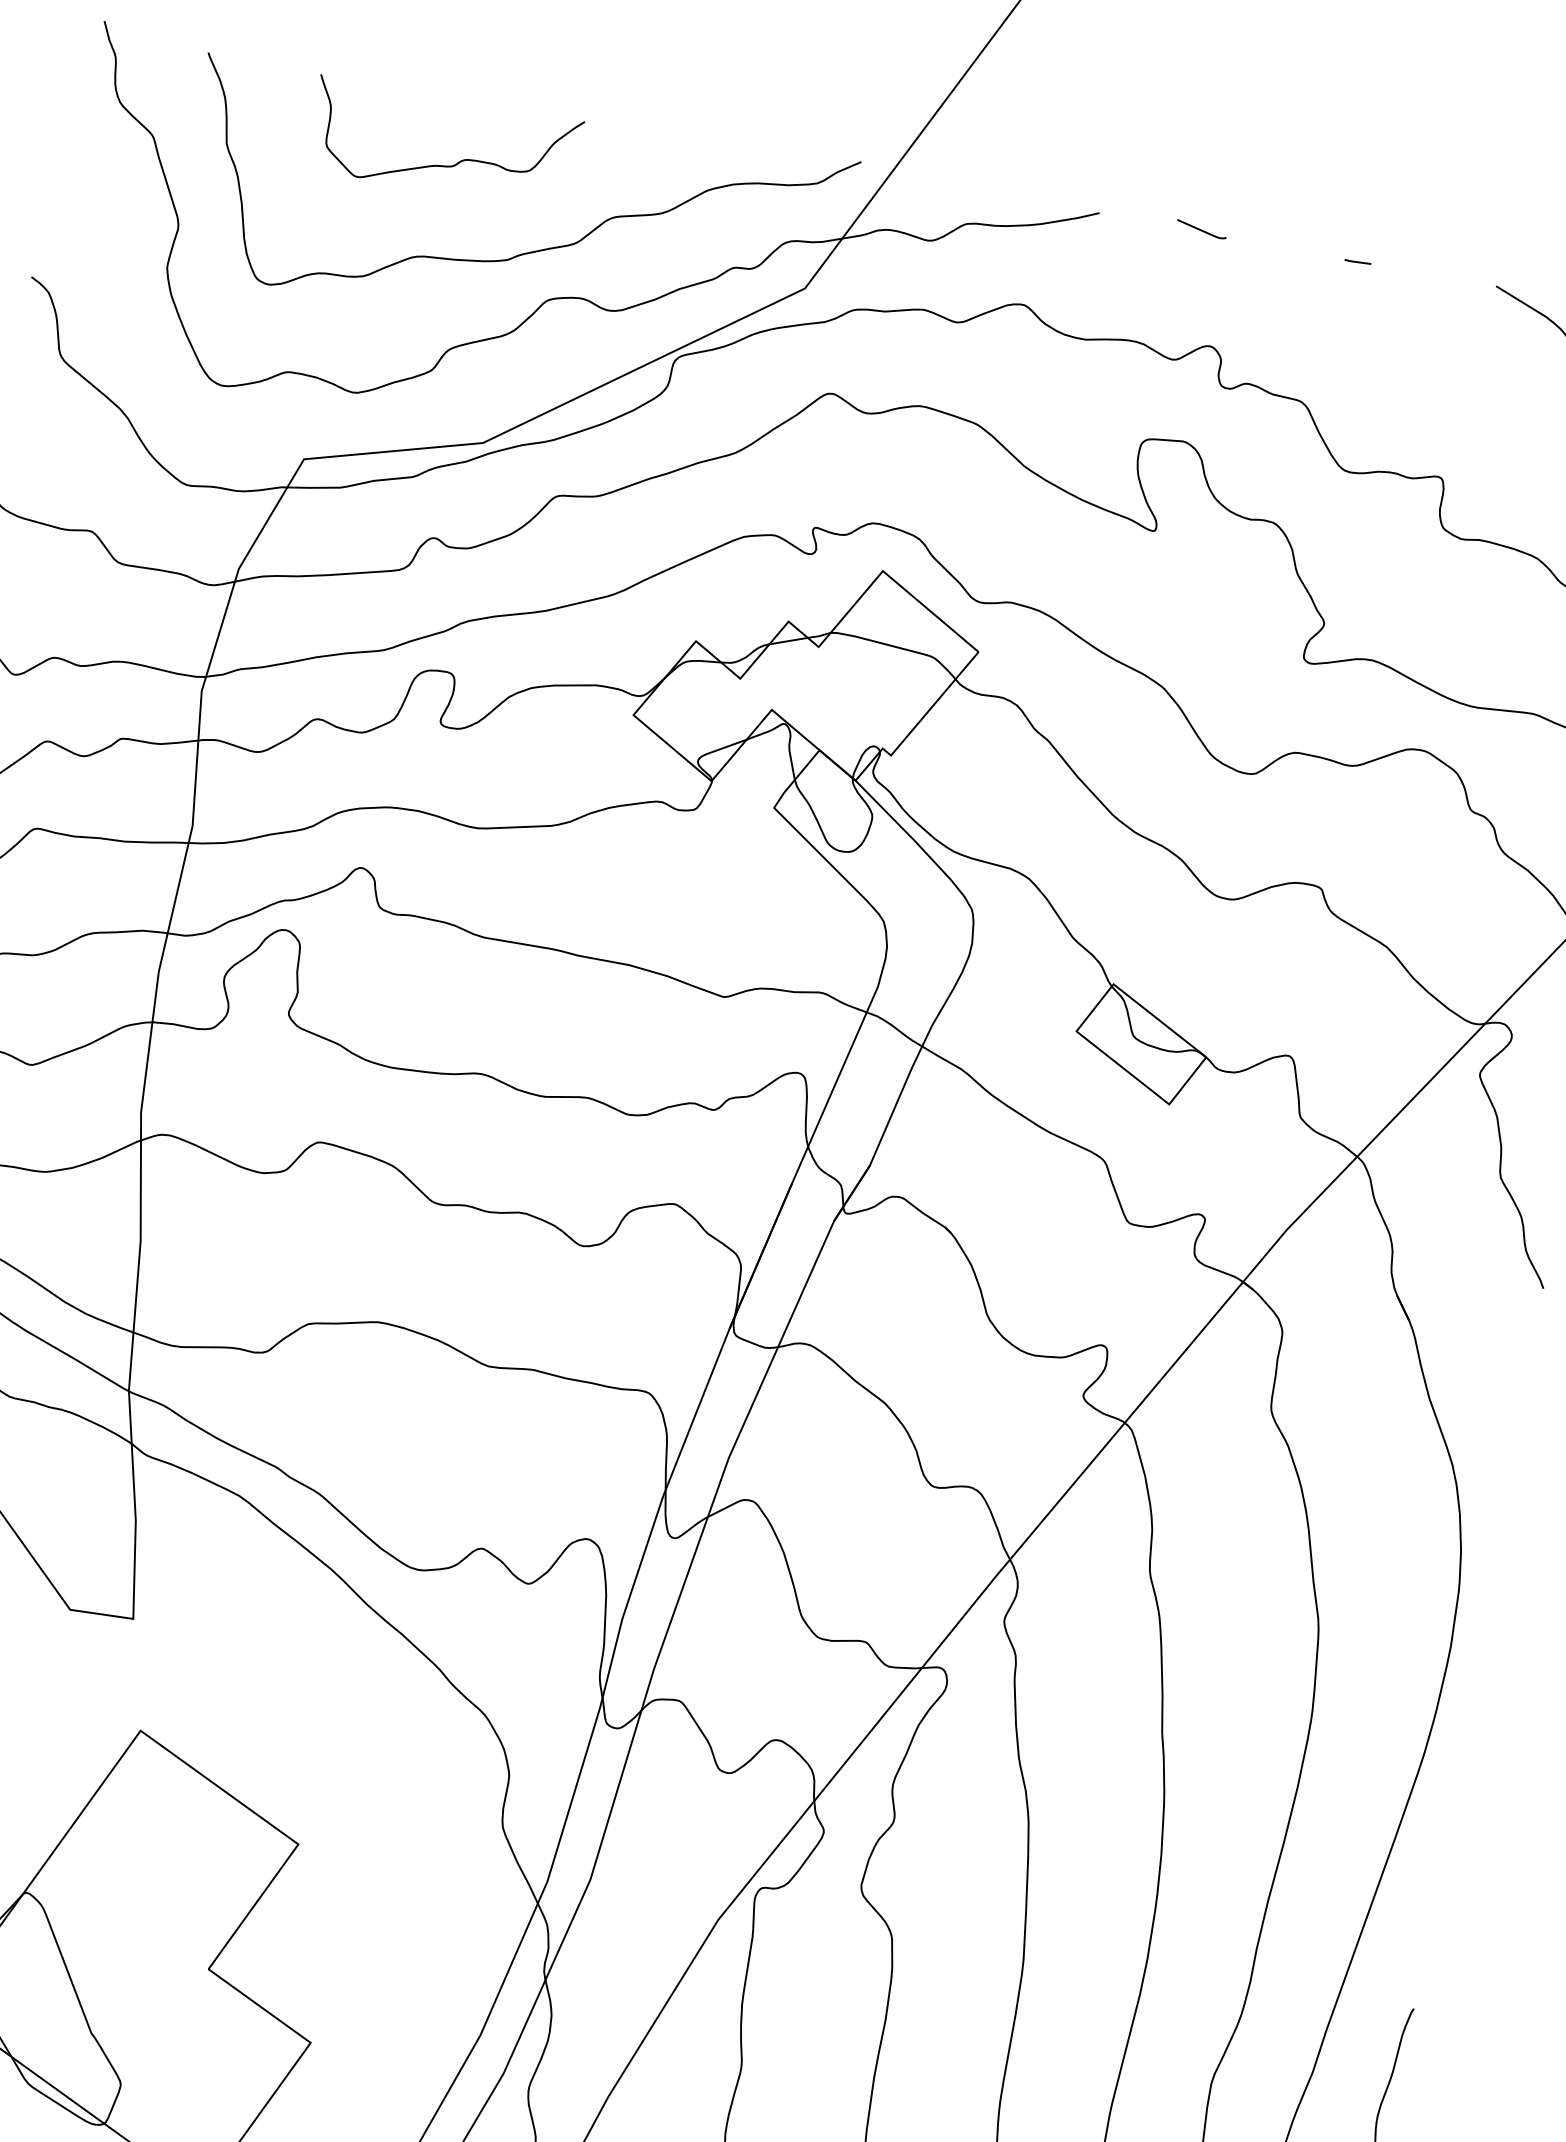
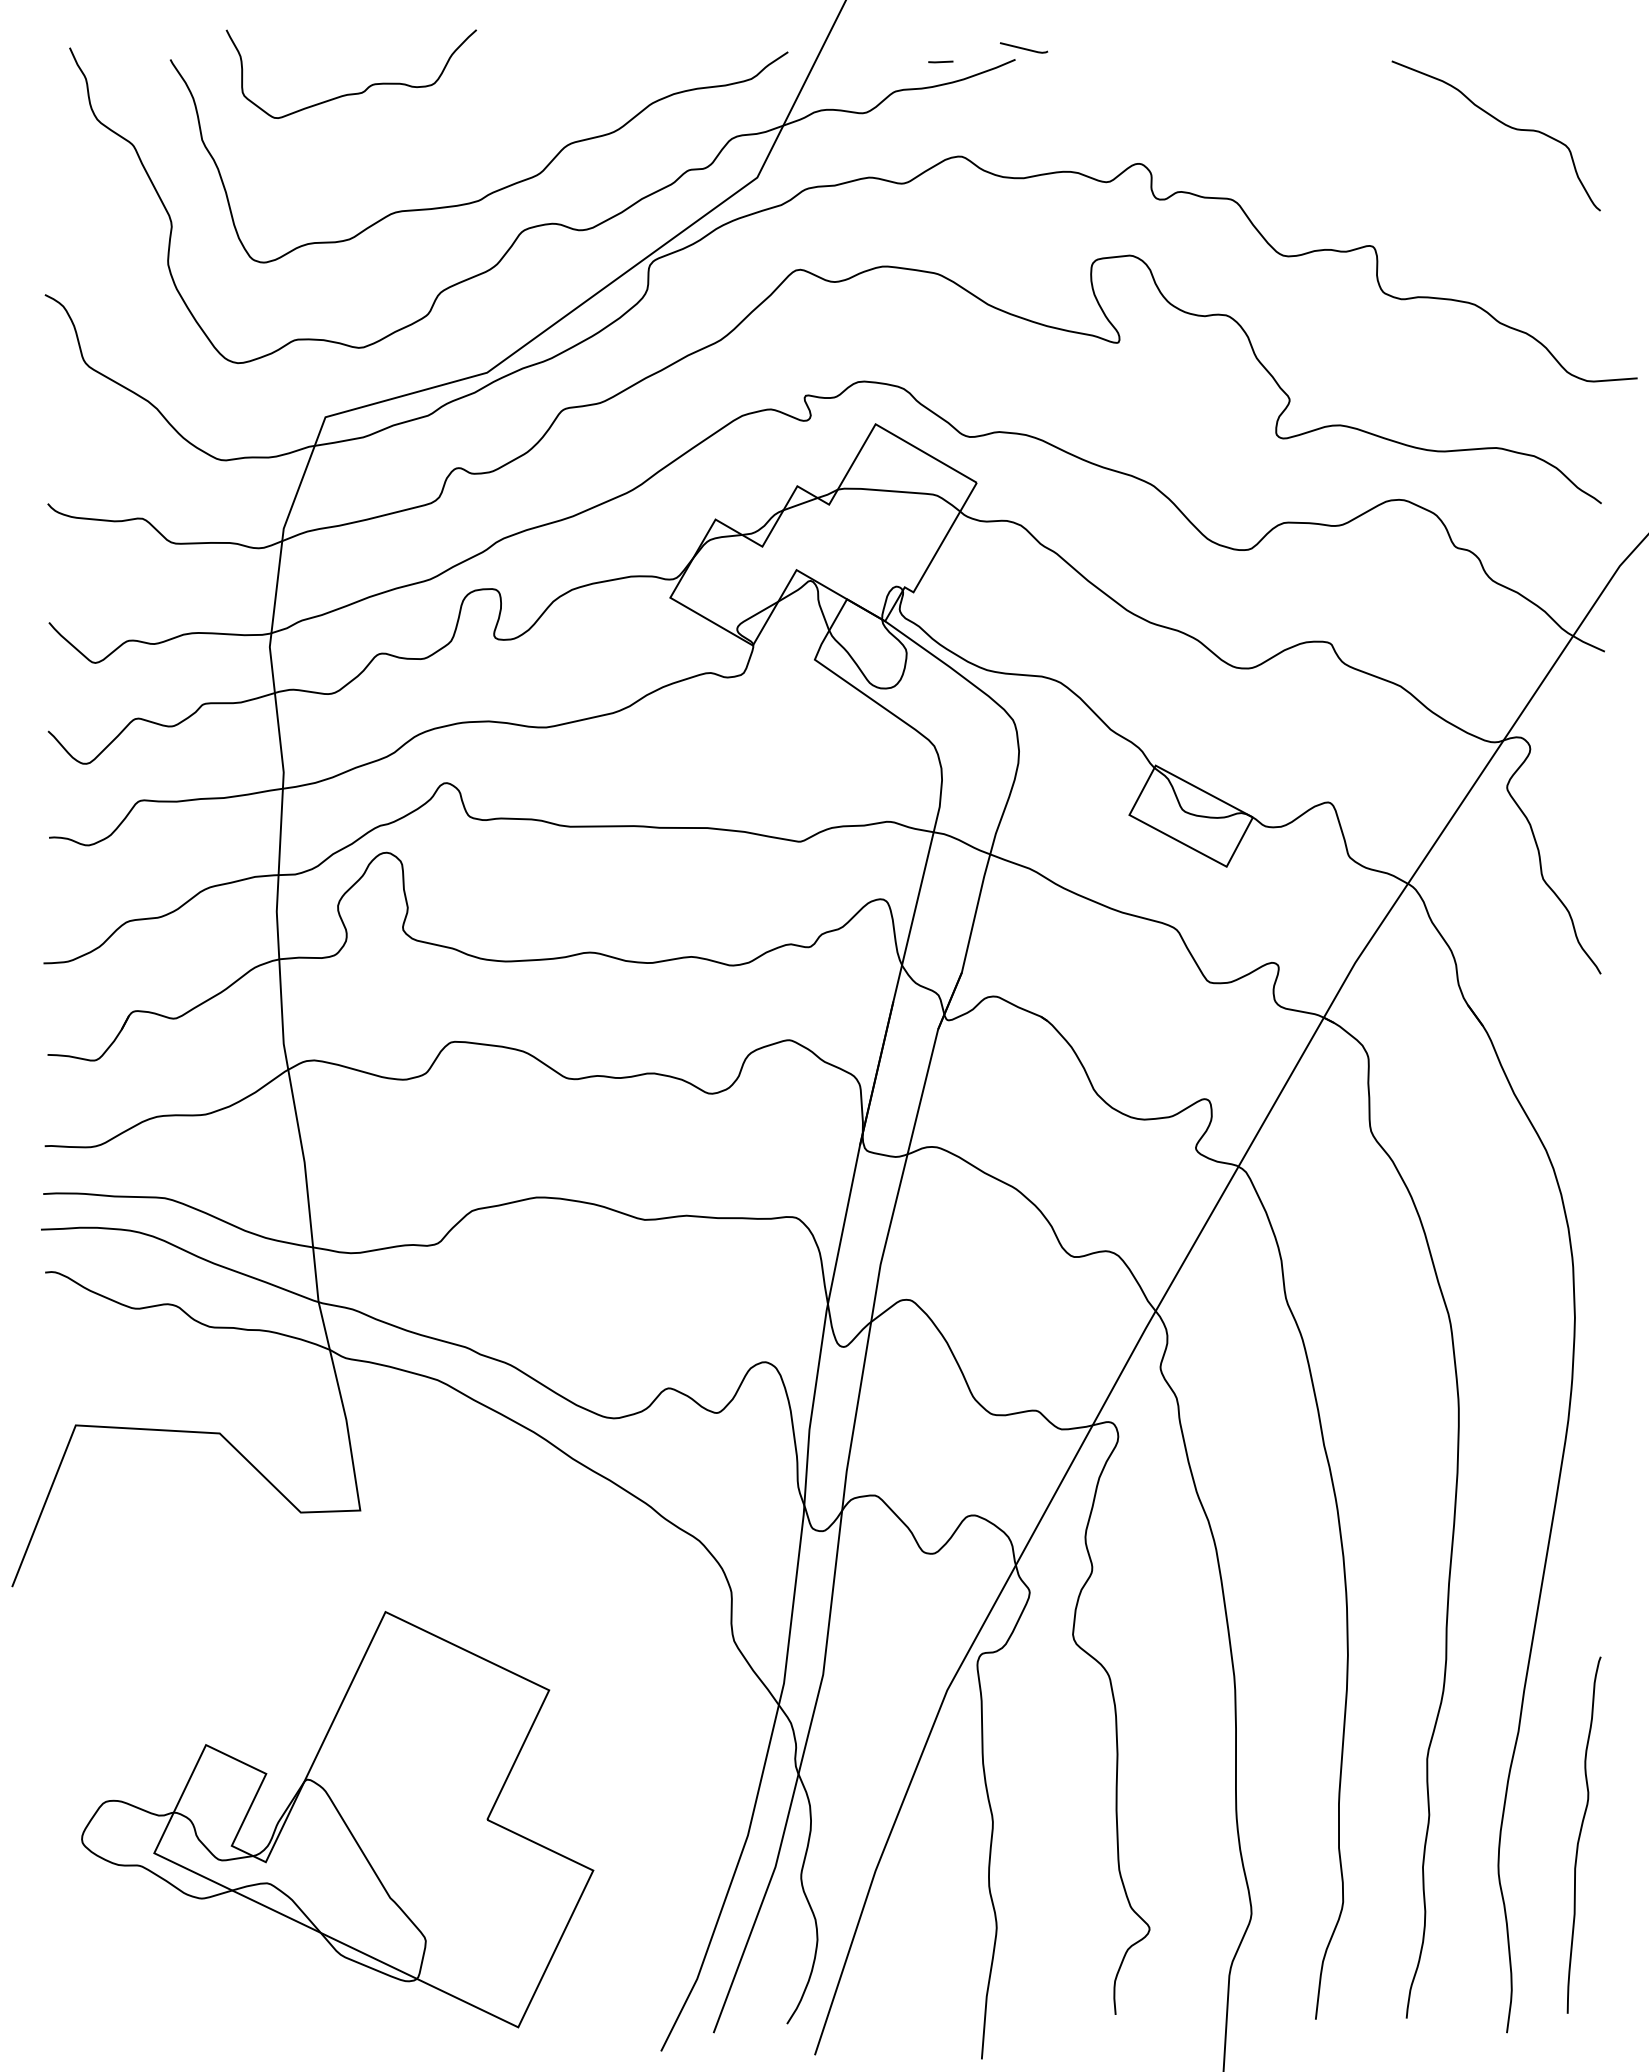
curve: (439, 164) -> (350, 93), moved
line: (1201, 229) -> (1023, 47), moved
line: (1357, 261) -> (940, 61), moved

